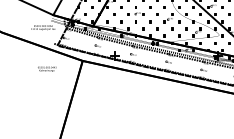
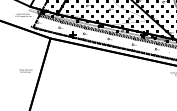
text: (46, 68) -> (25, 70), moved

